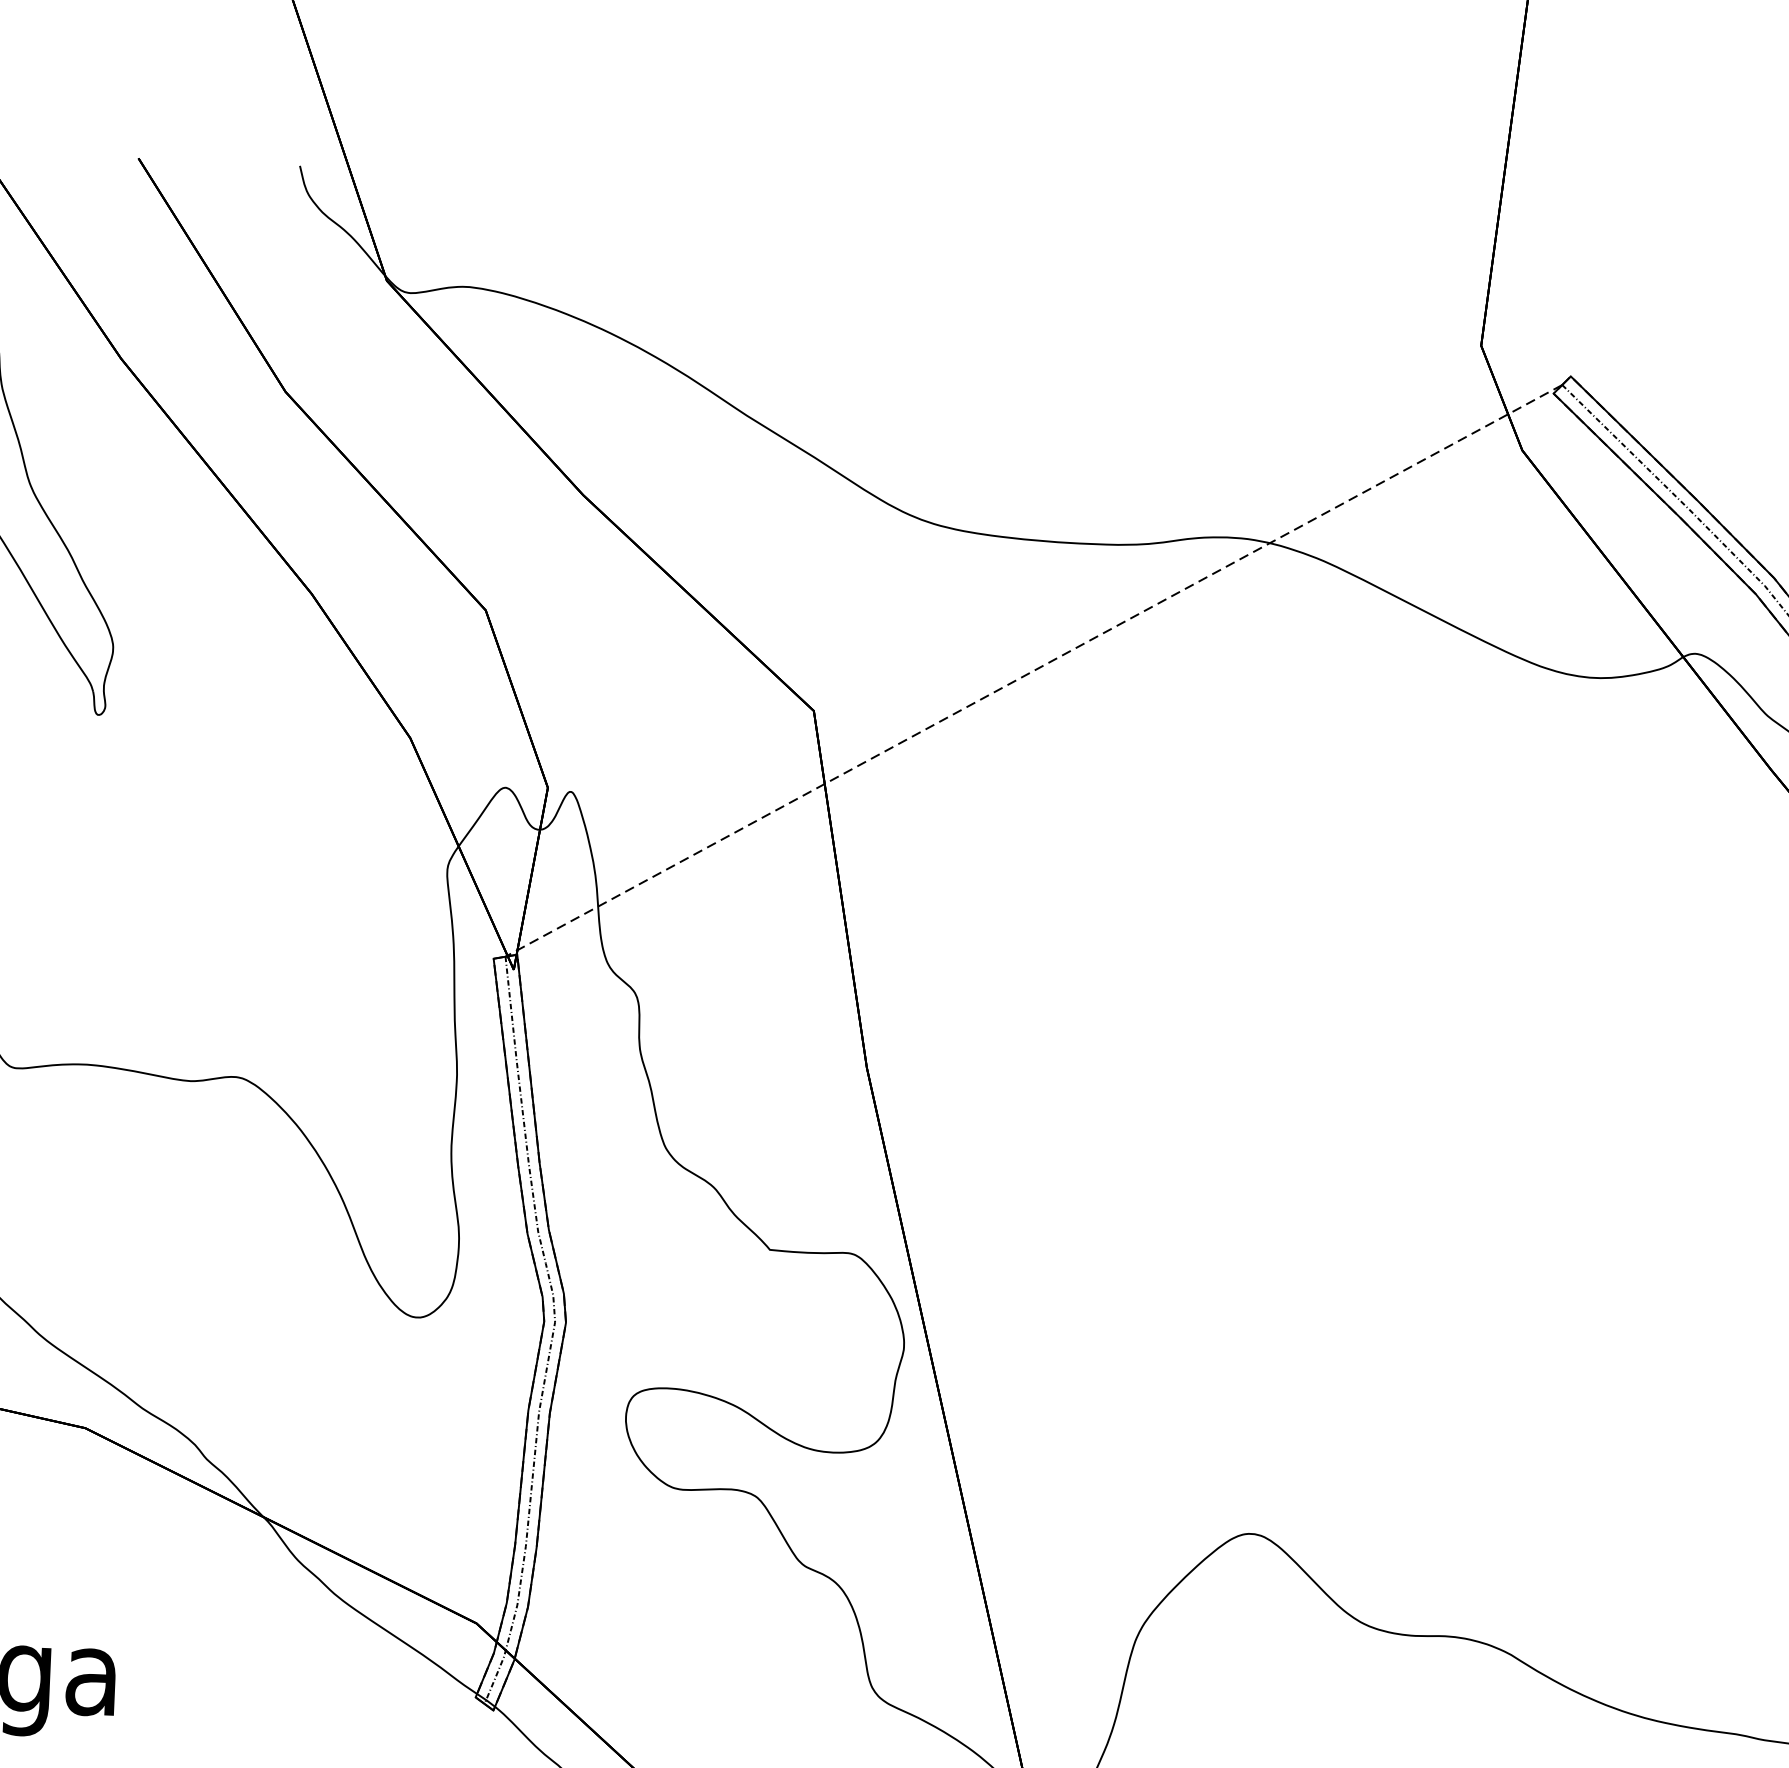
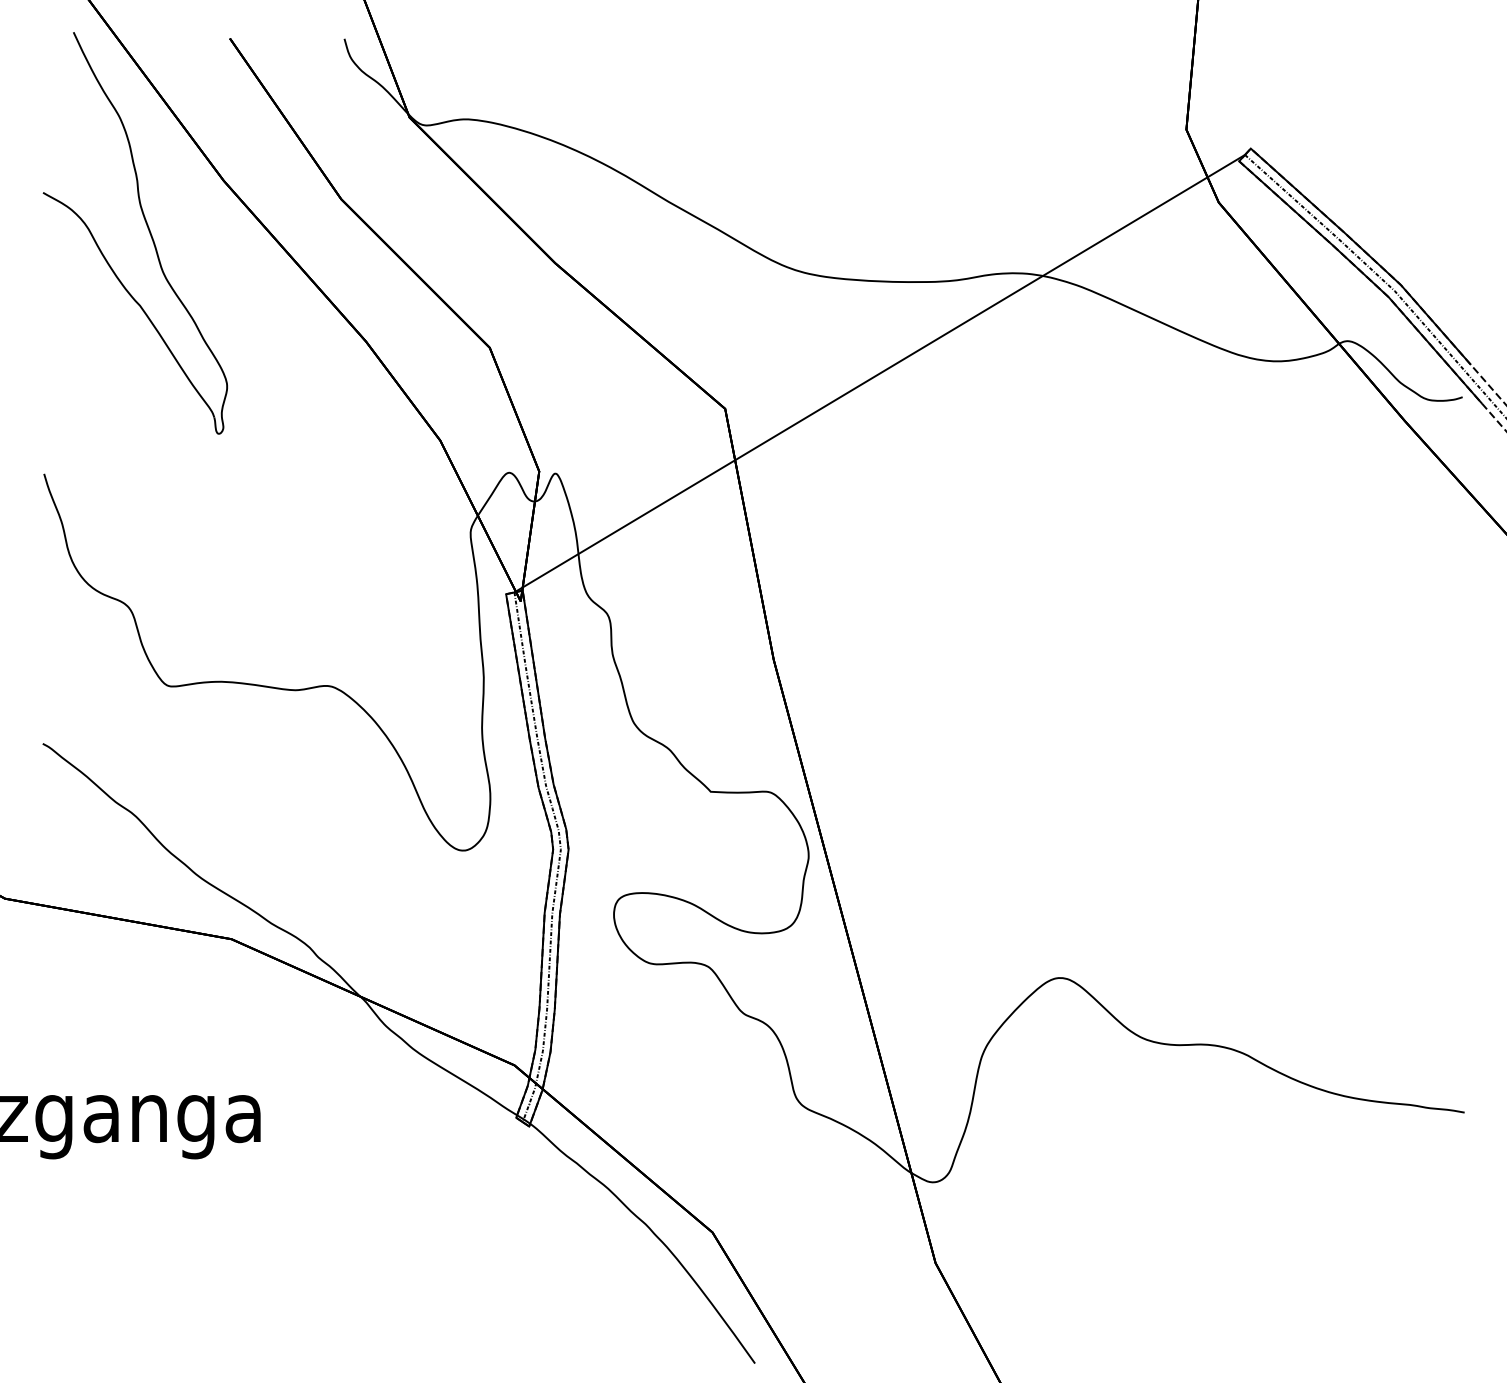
line: (1033, 670) -> (879, 373), dashed -> solid

